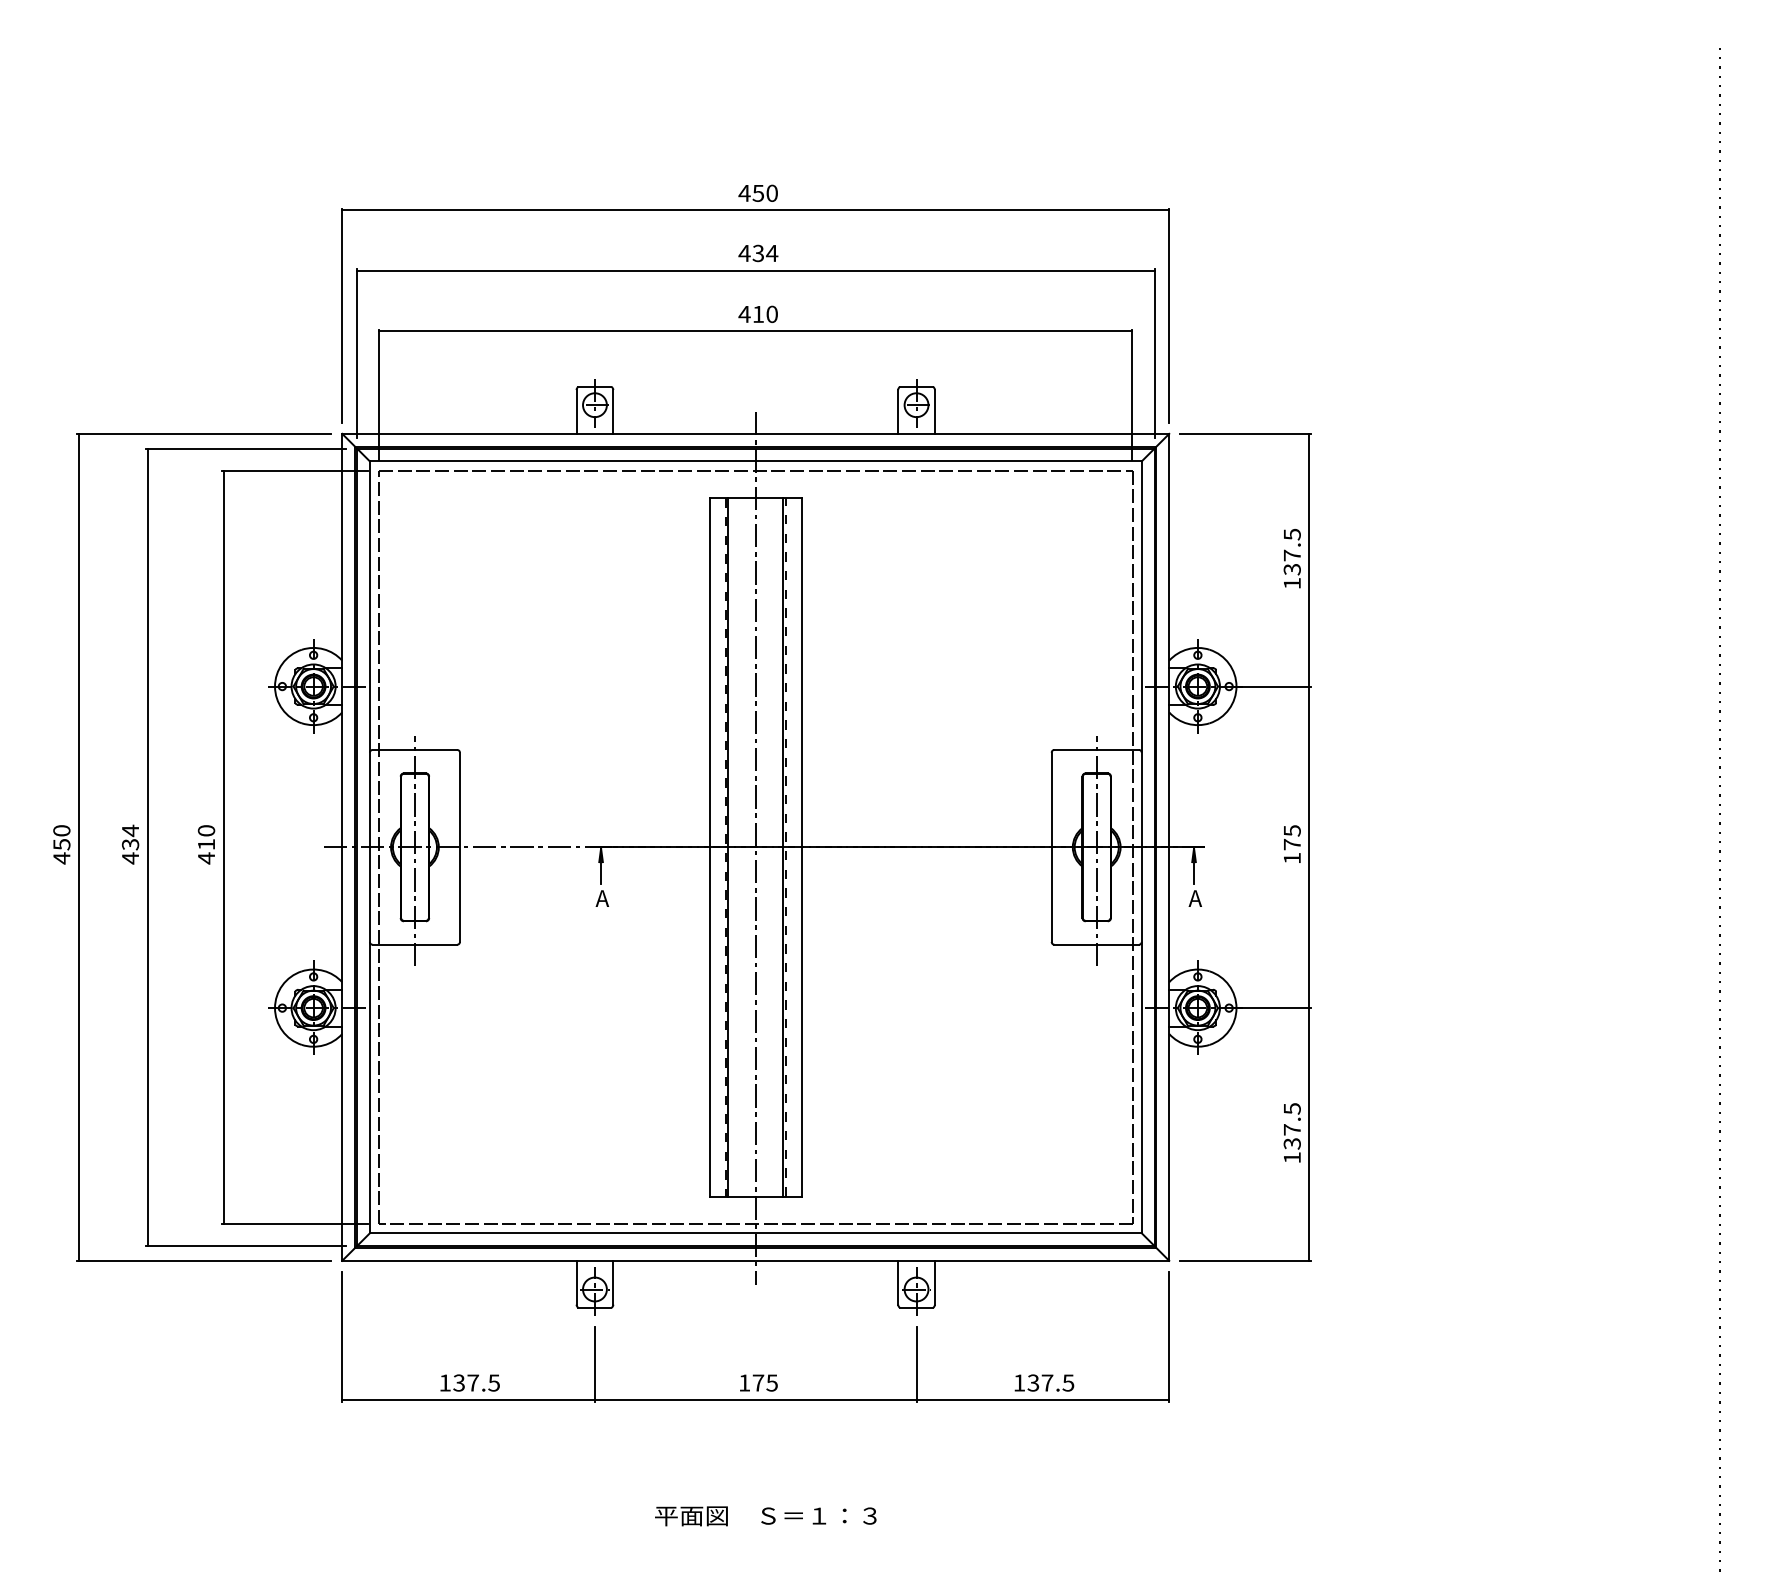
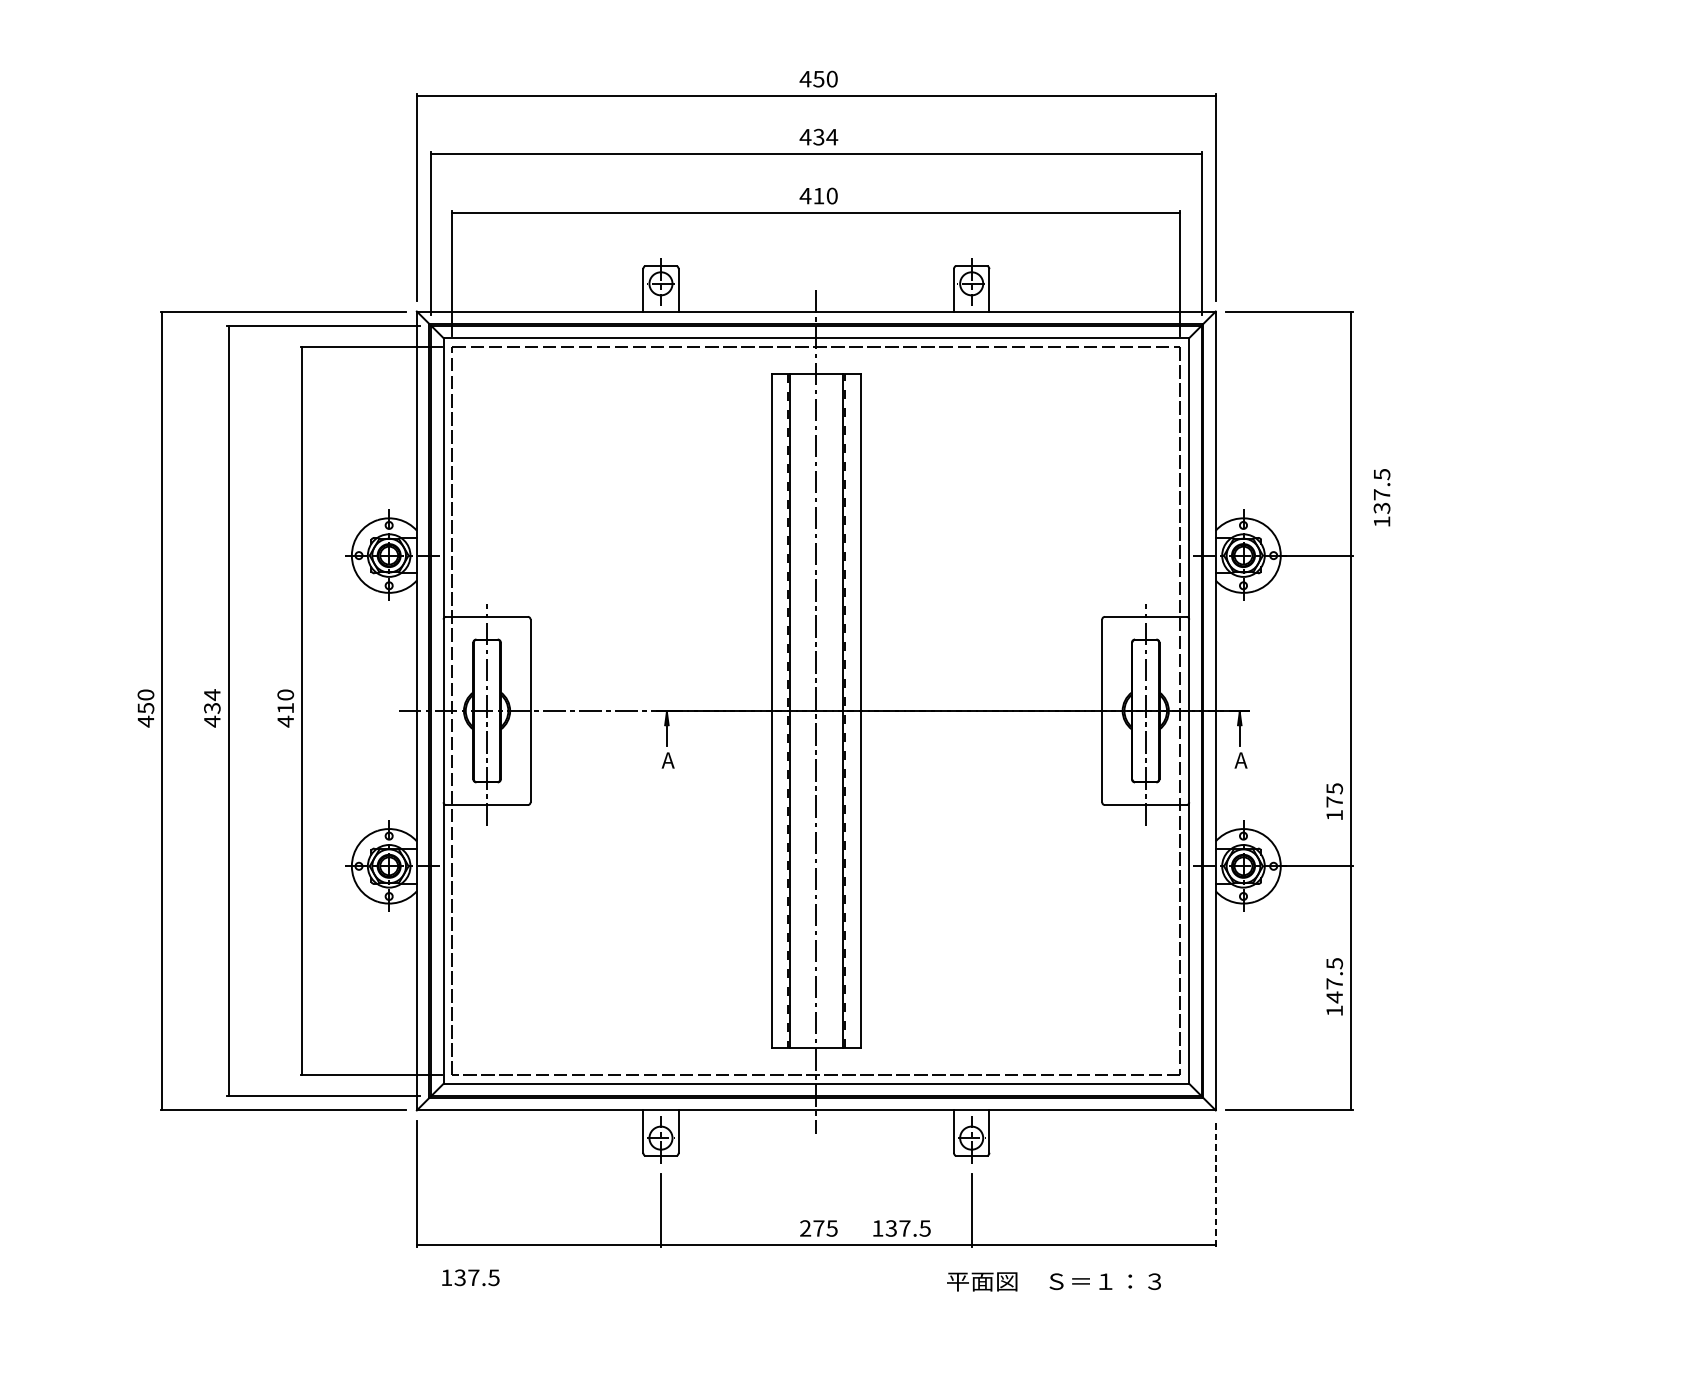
text: (1291, 558) -> (1381, 497), moved
text: (1292, 843) -> (1334, 800), moved
text: (1291, 1143) -> (1333, 997), 137.5 -> 147.5
line: (1169, 1336) -> (1216, 1183), solid -> dashed
text: (469, 1382) -> (470, 1277), moved
text: (744, 1382) -> (805, 1227), 175 -> 275
text: (1044, 1382) -> (902, 1227), moved
text: (765, 1516) -> (1053, 1282), moved

